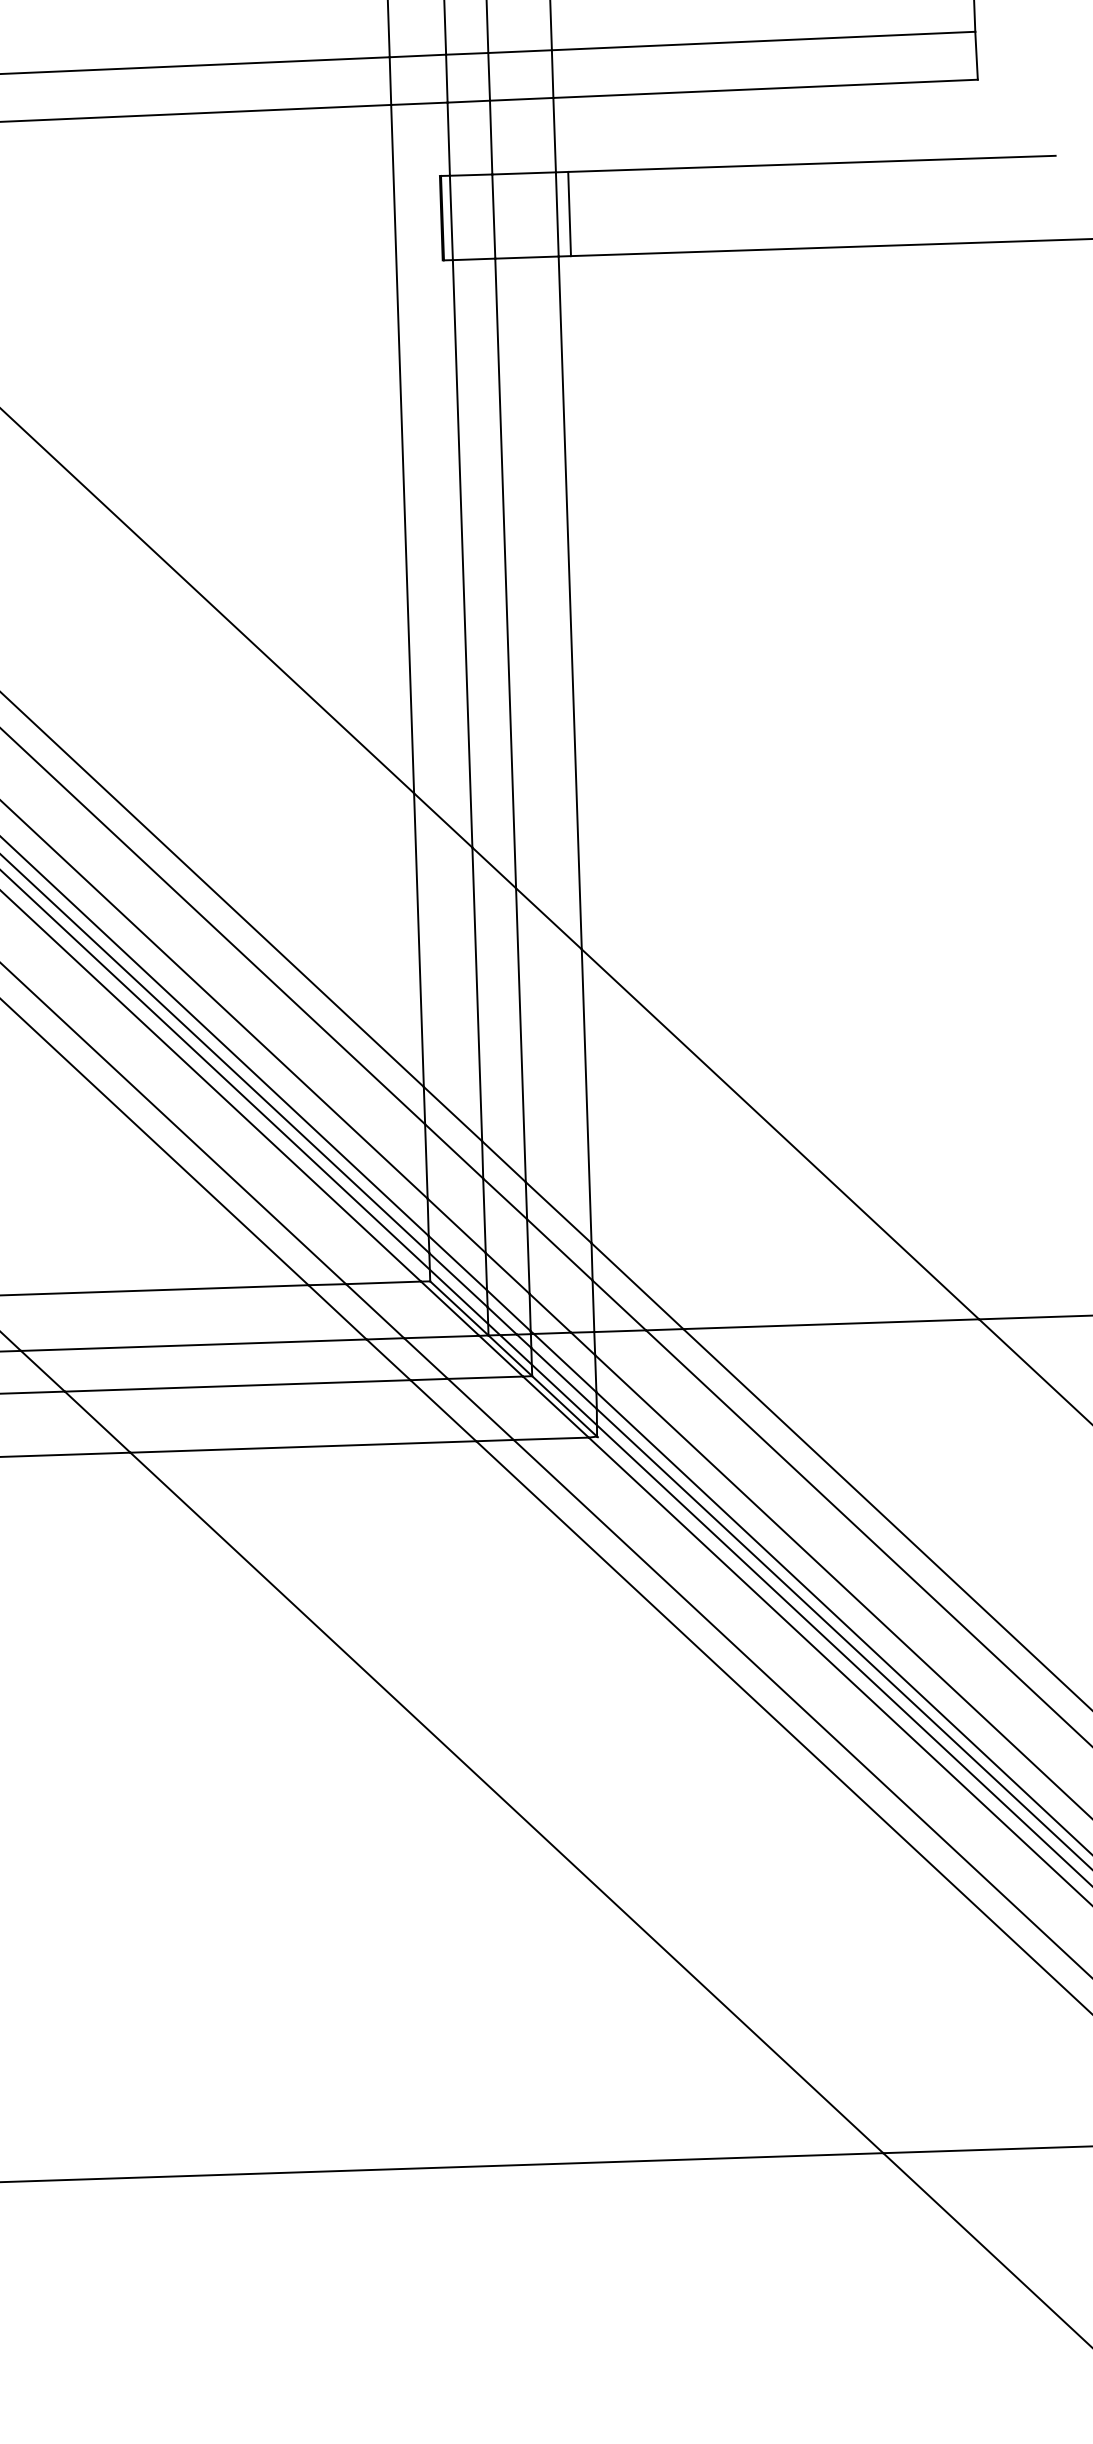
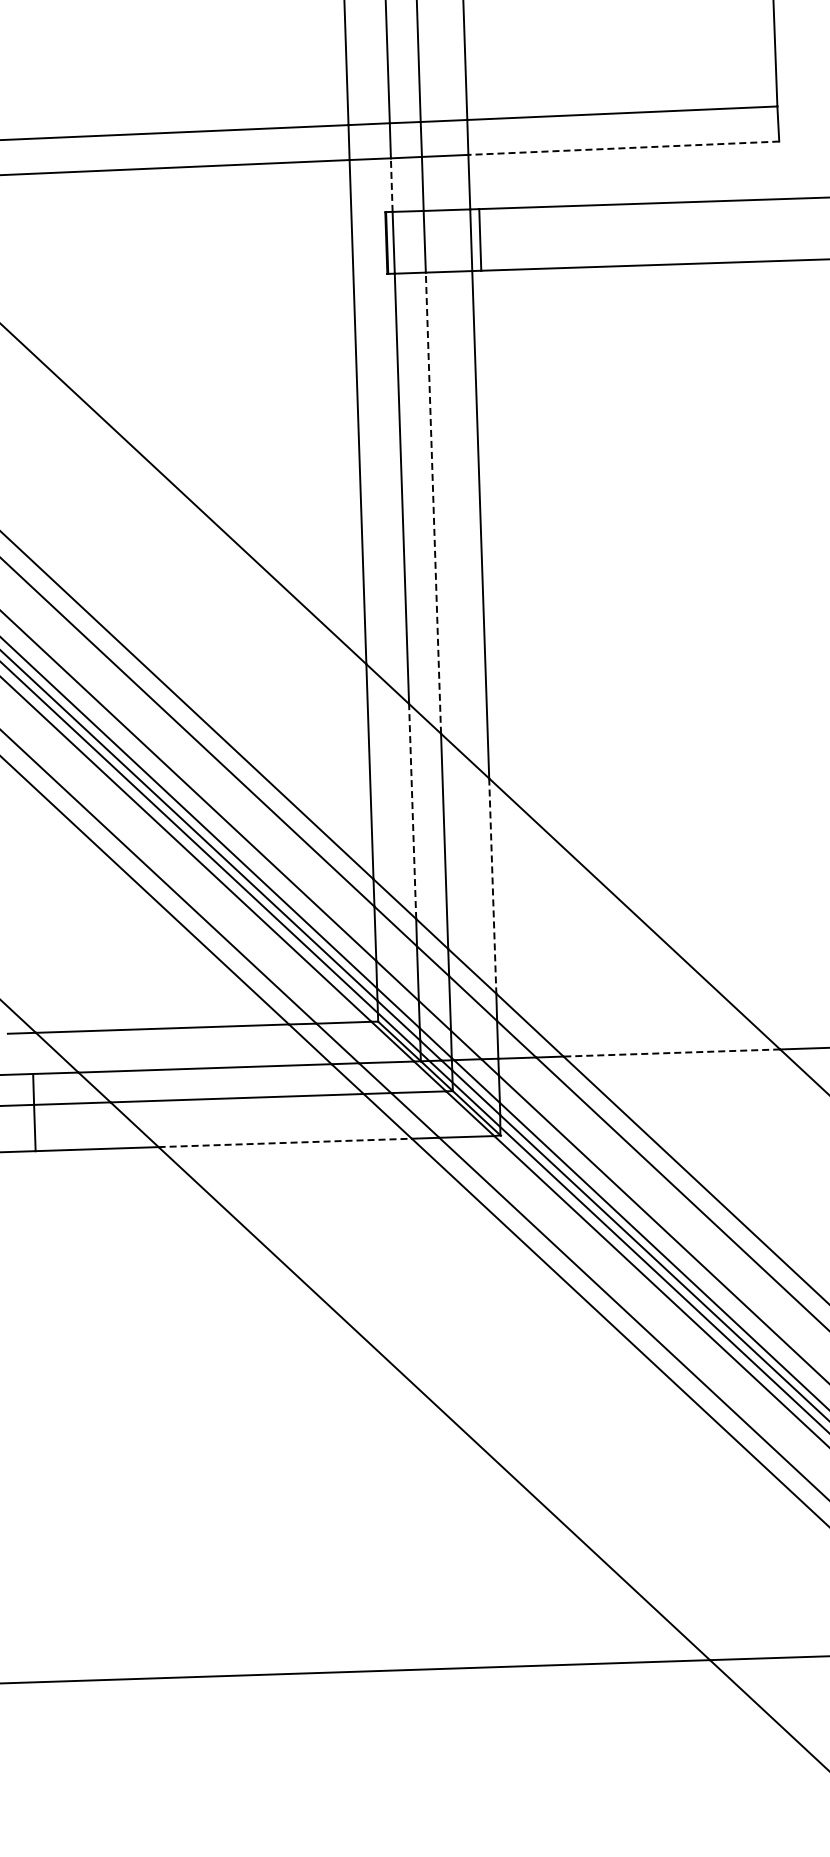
line: (765, 89) -> (623, 148), solid -> dashed
line: (448, 139) -> (391, 185), solid -> dashed
line: (505, 573) -> (433, 503), solid -> dashed
line: (477, 994) -> (412, 811), solid -> dashed
line: (586, 1096) -> (492, 886), solid -> dashed
line: (830, 1324) -> (671, 1053), solid -> dashed
line: (303, 1446) -> (285, 1142), solid -> dashed

